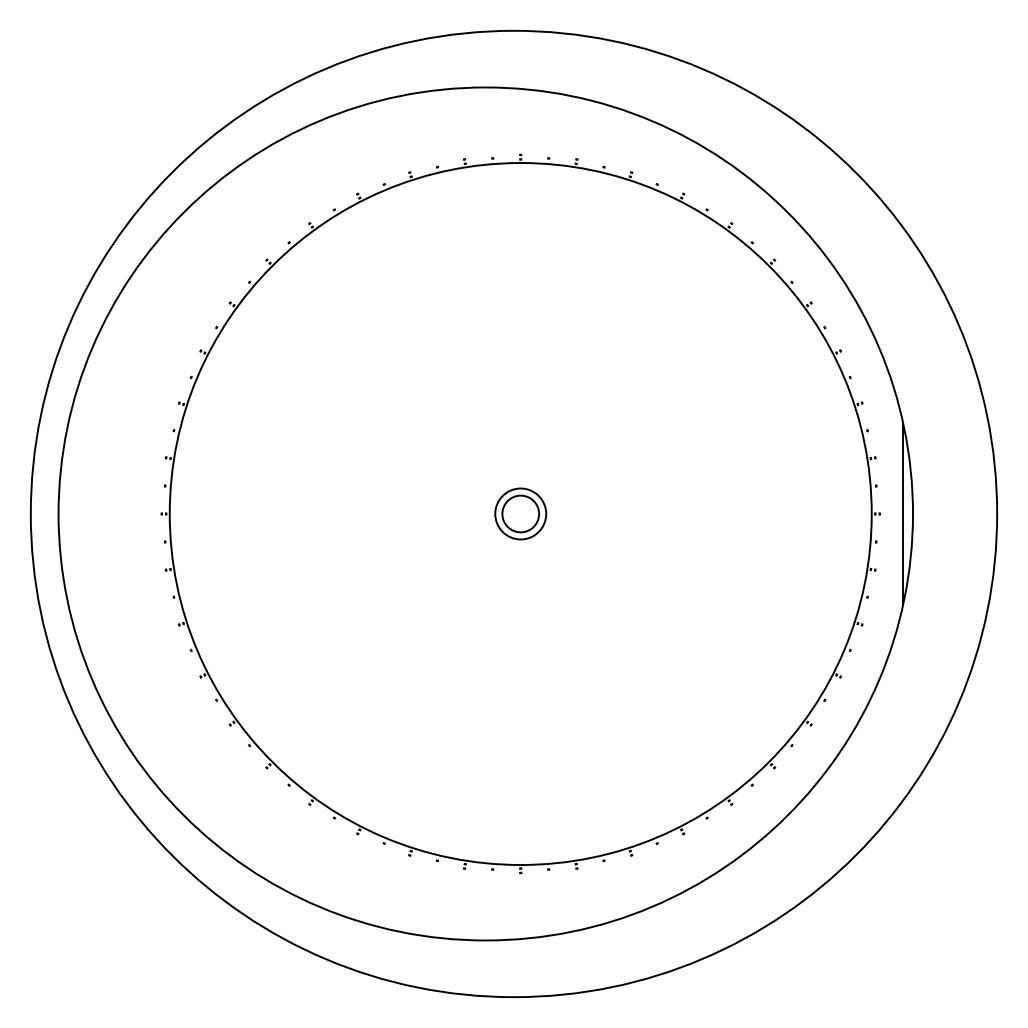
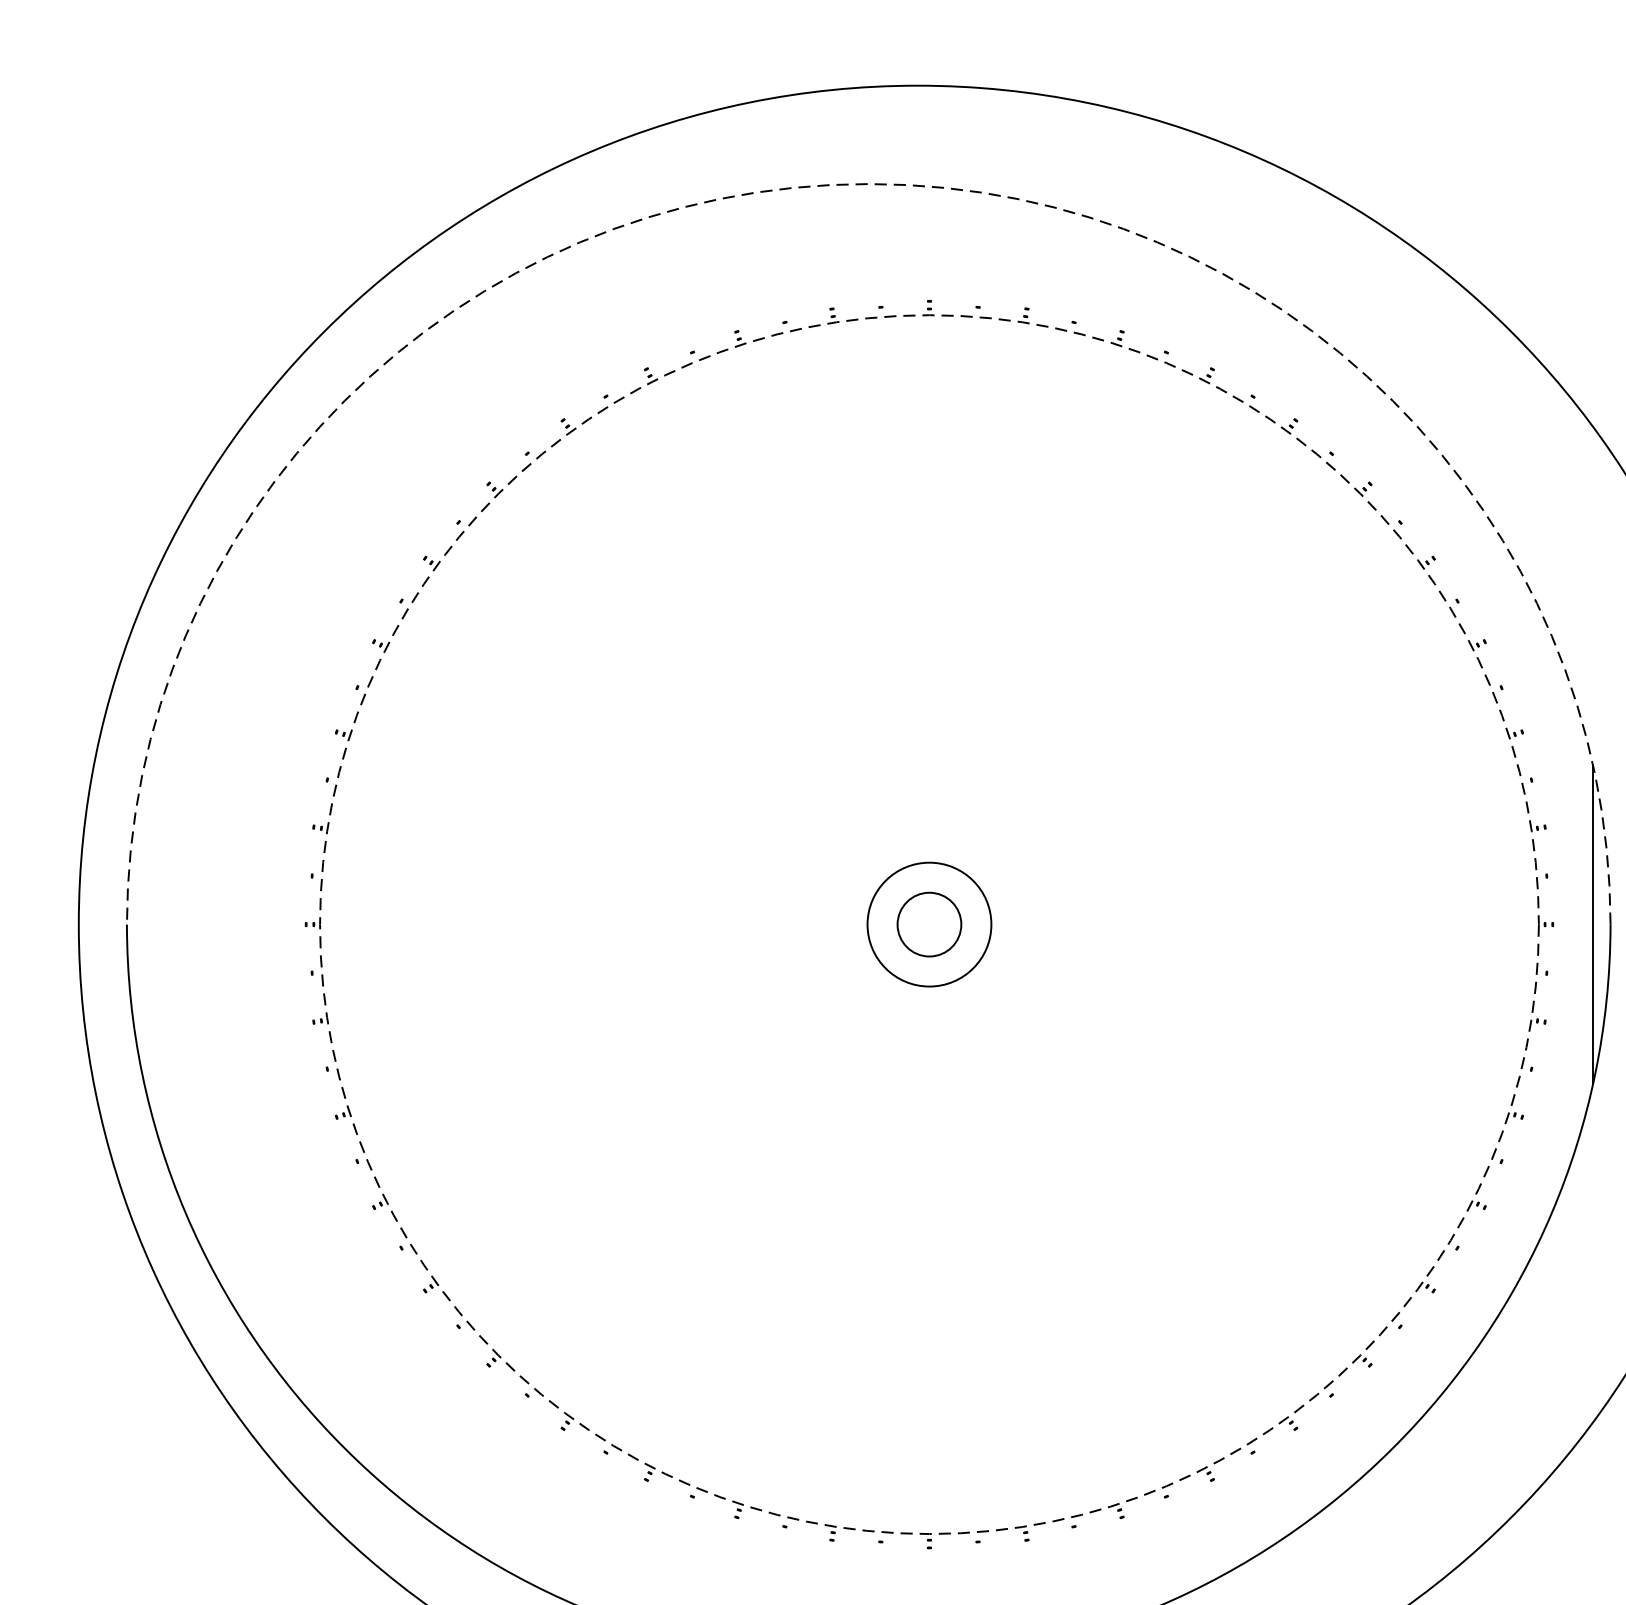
arc: (485, 87) -> (868, 184), solid -> dashed
circle: (520, 513) -> (929, 923), size x1.4
circle: (520, 513) -> (929, 923), solid -> dashed

